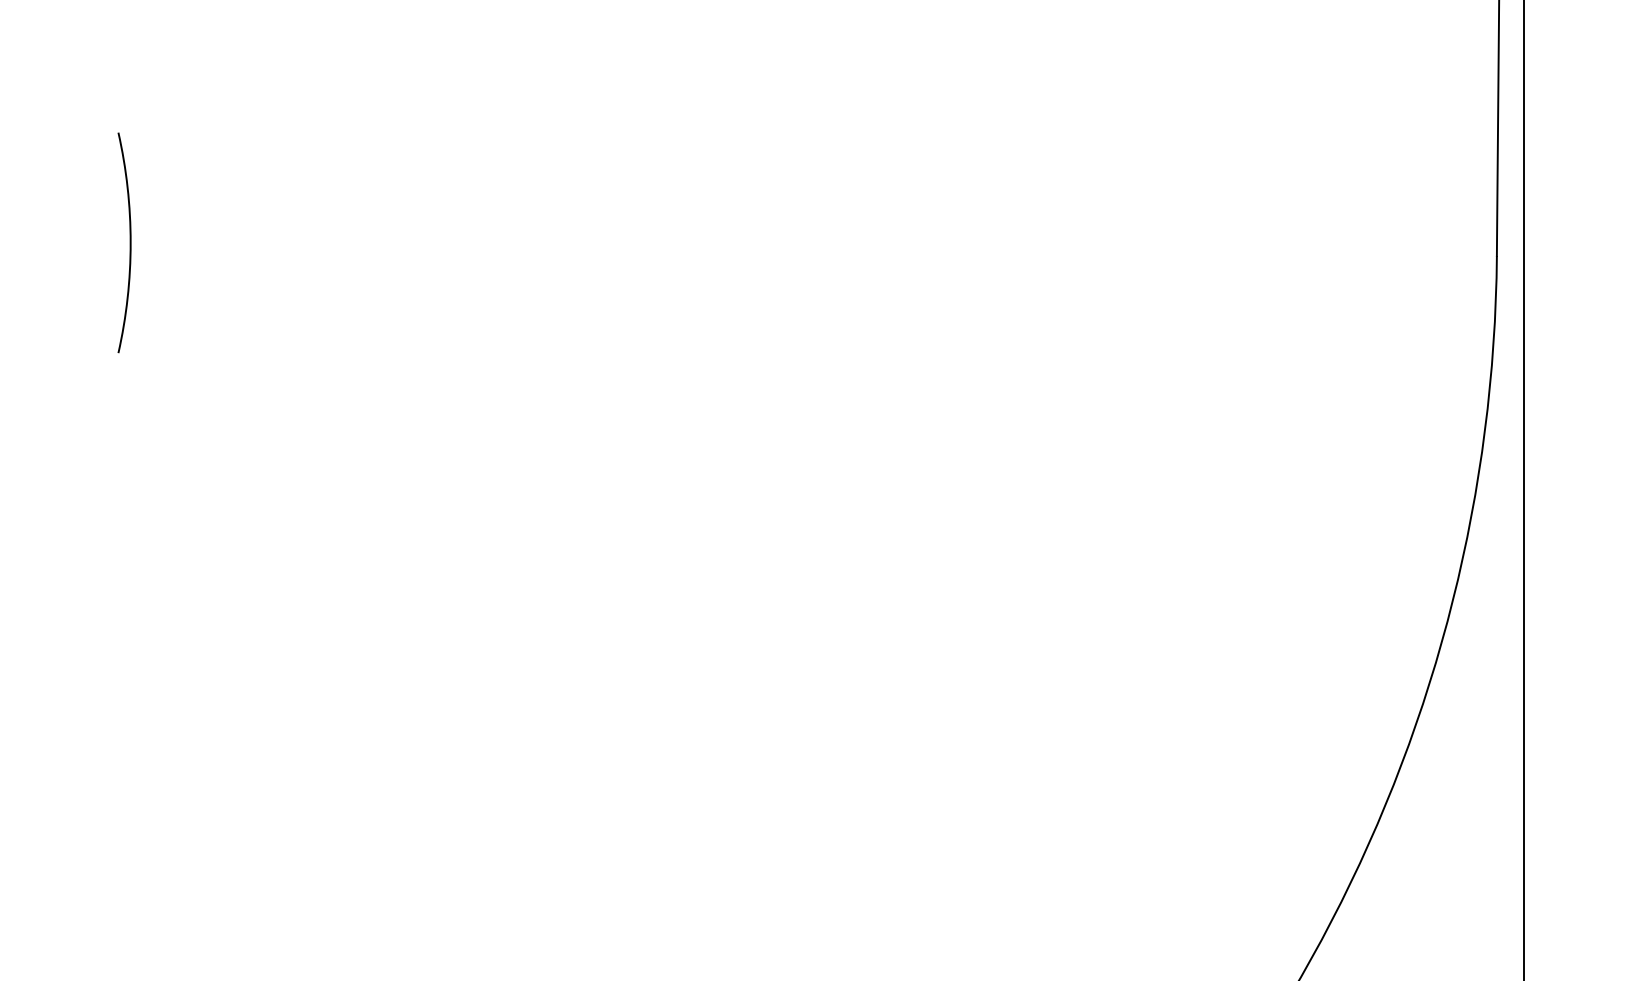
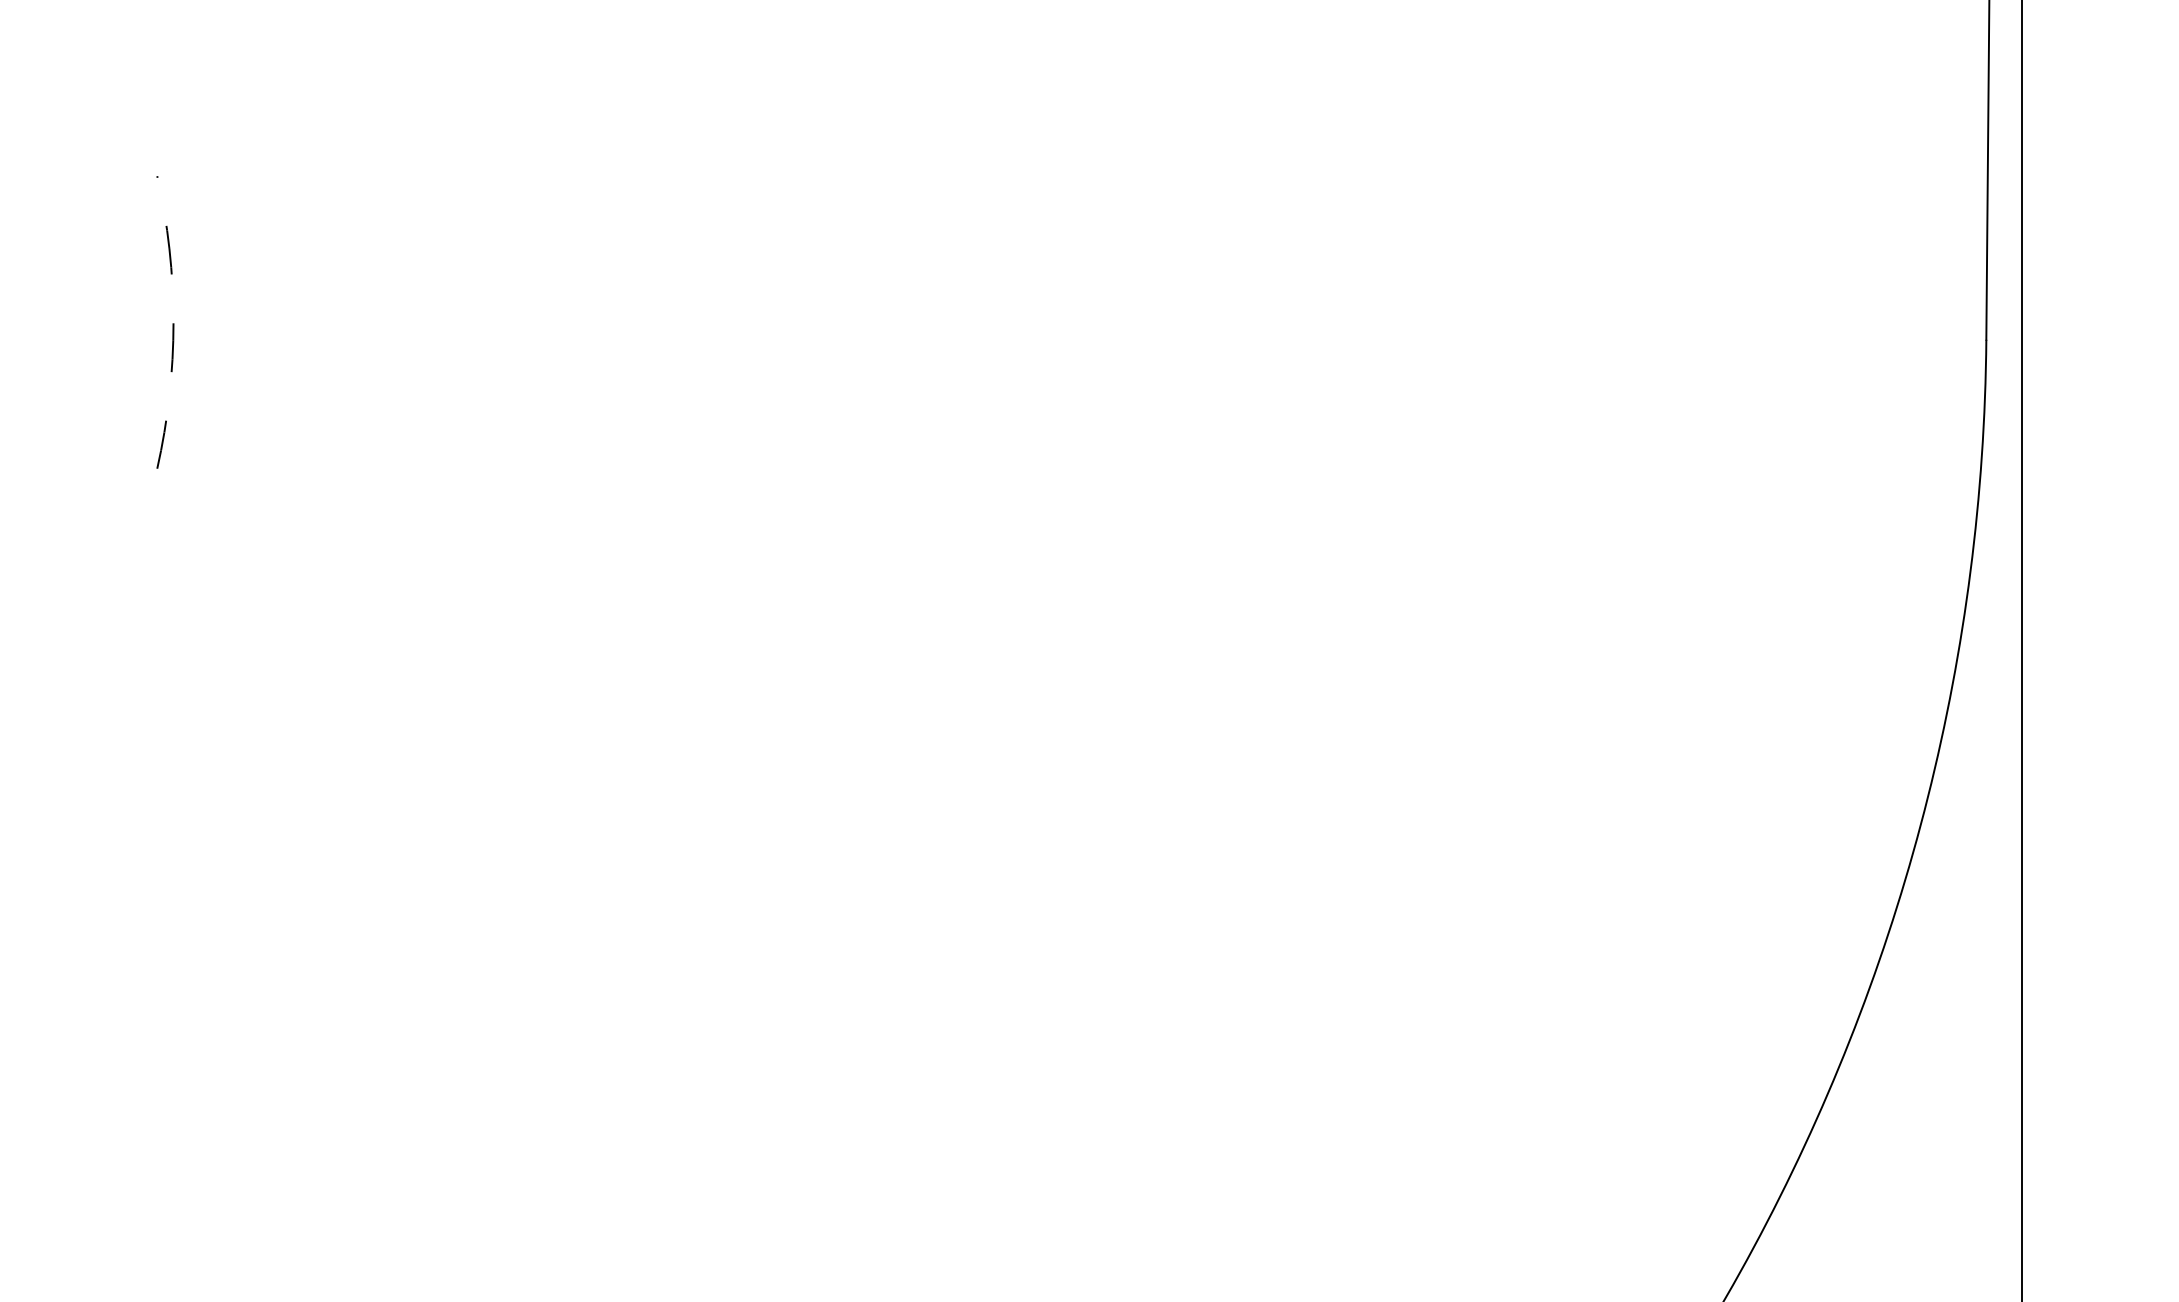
arc: (130, 242) -> (173, 321), solid -> dashed

